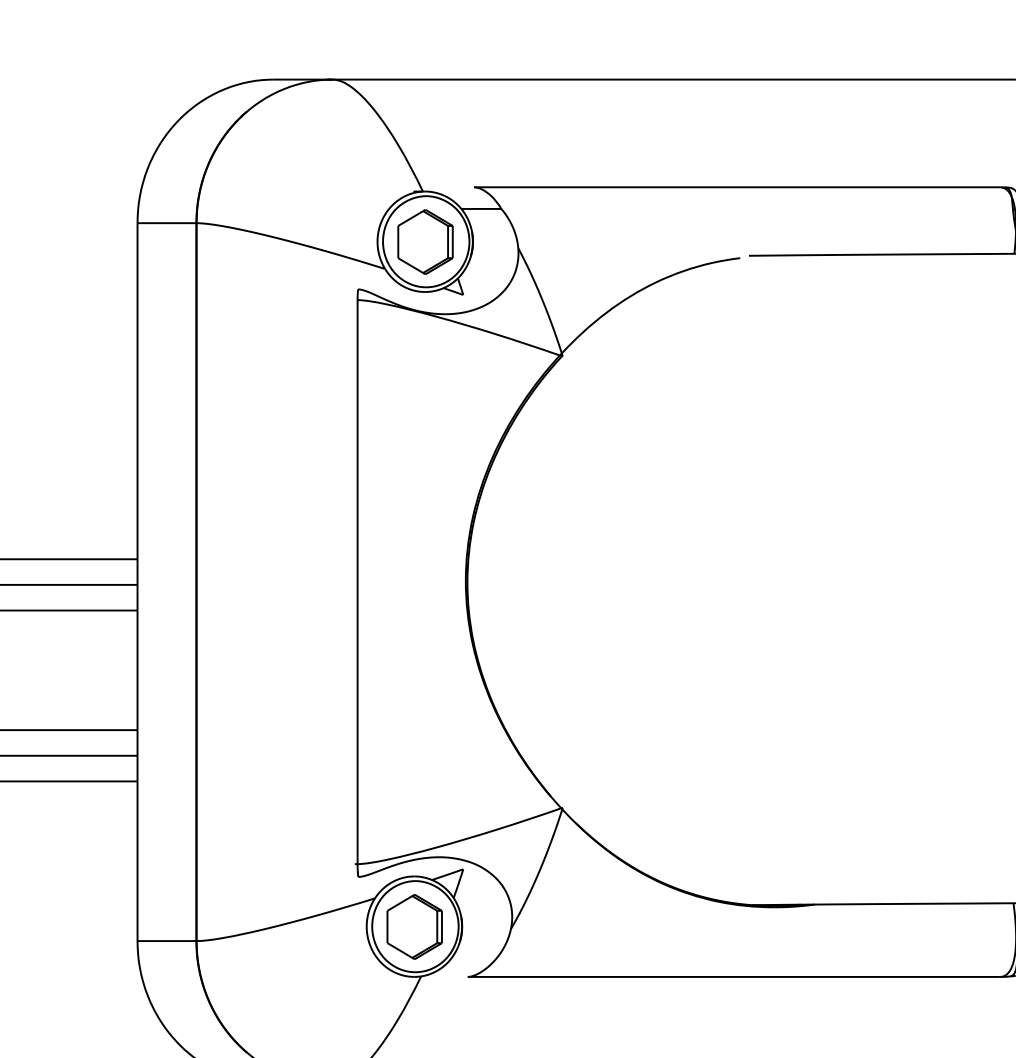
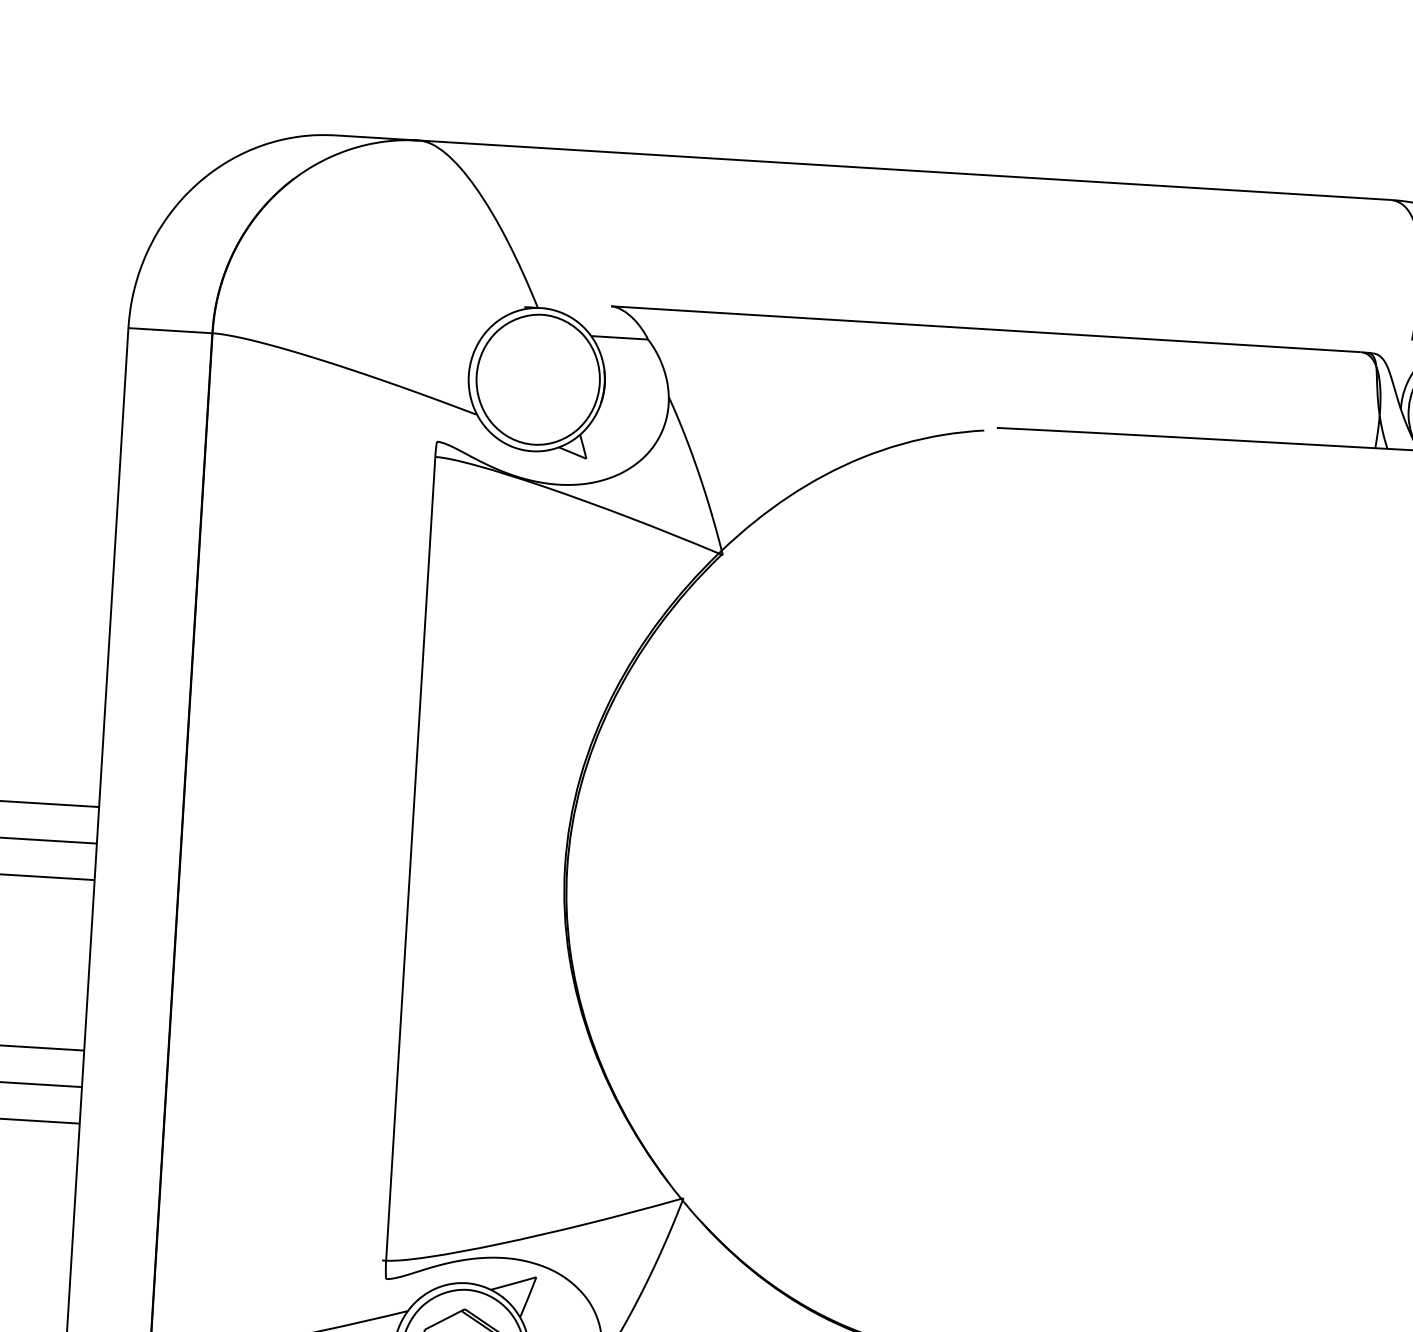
part: (425, 241) -> (537, 379), removed

